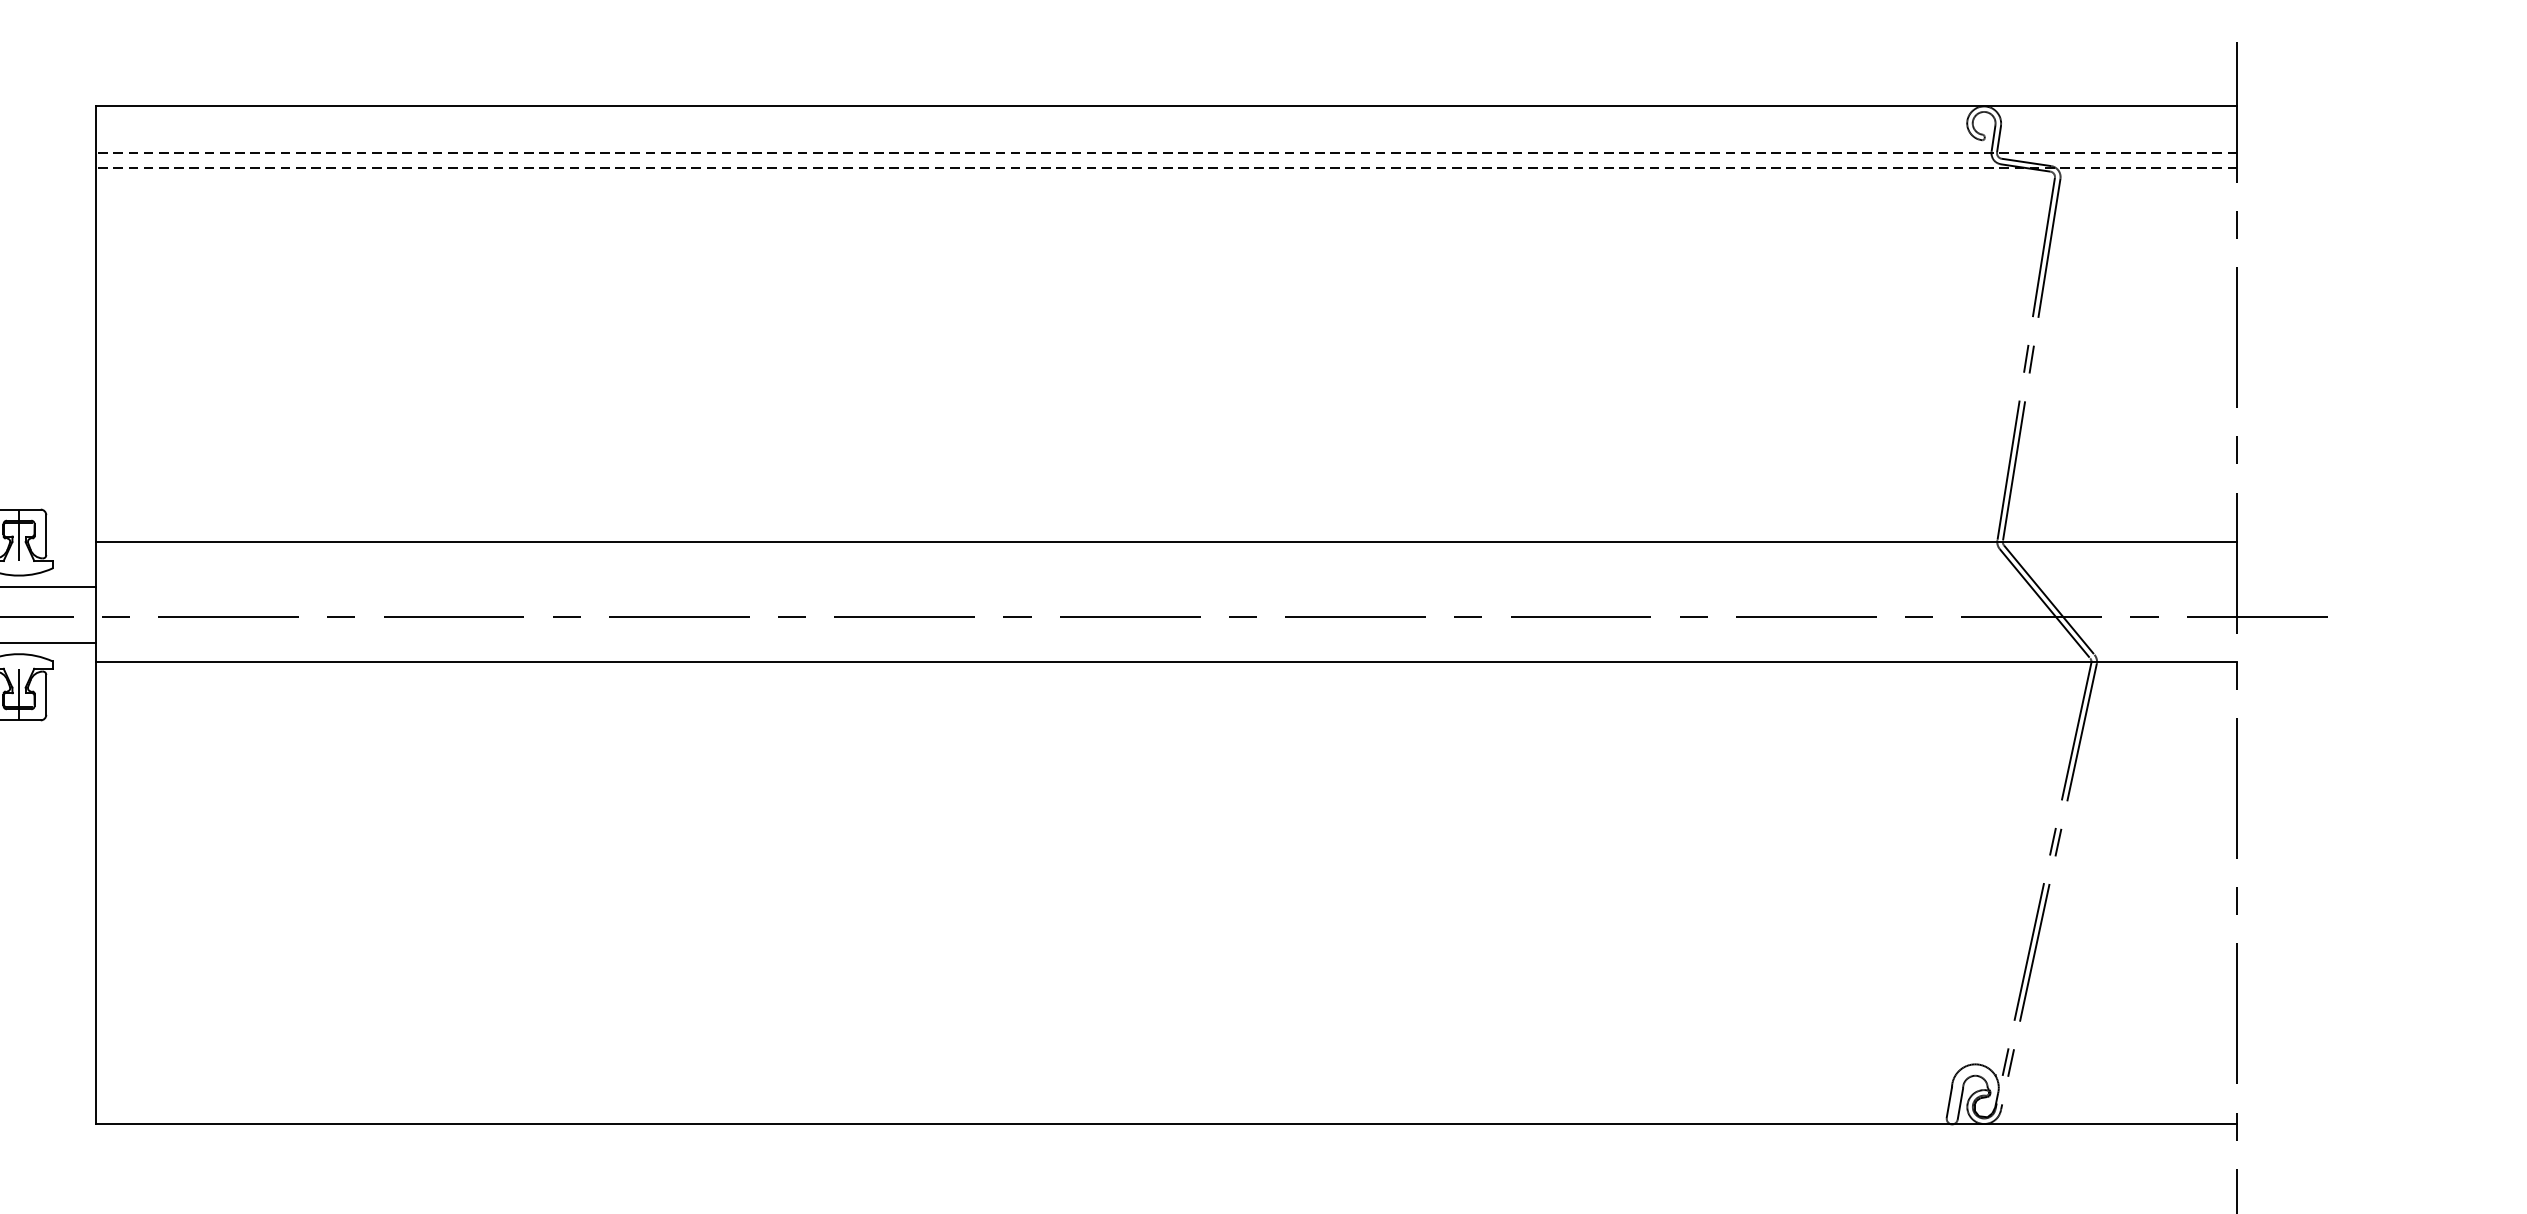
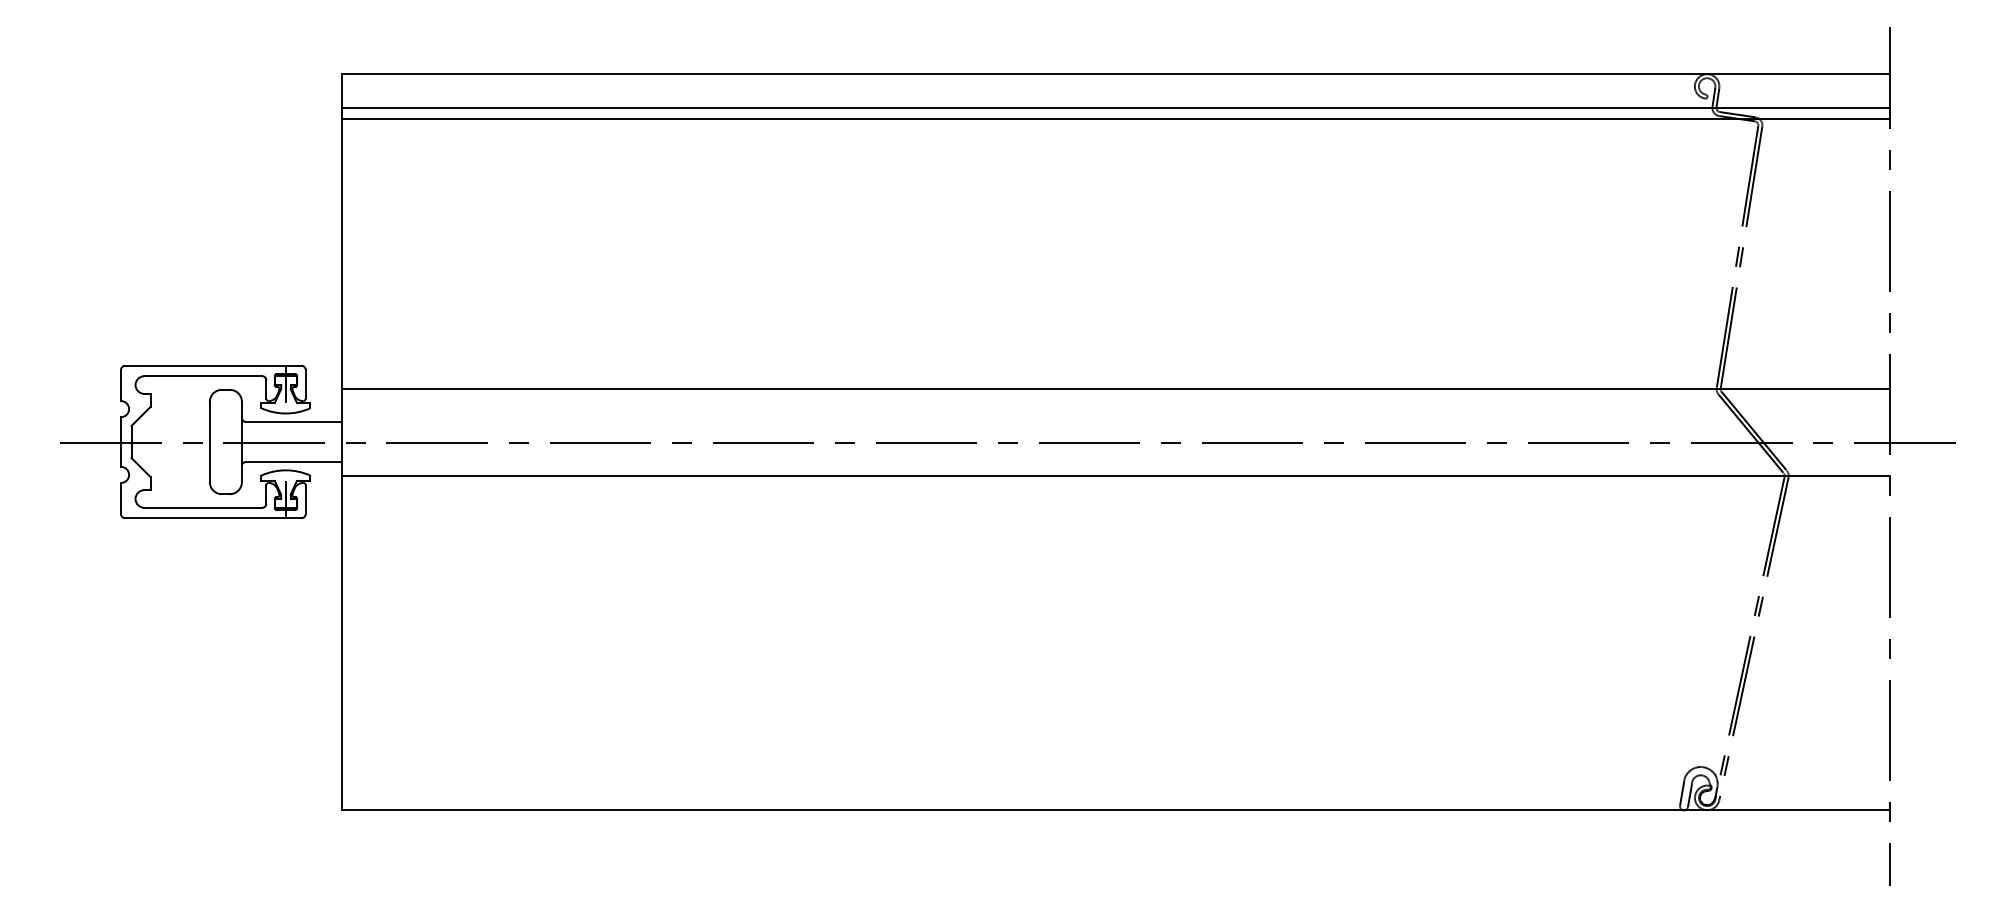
line: (1166, 153) -> (1115, 108), dashed -> solid
line: (1166, 169) -> (1115, 119), dashed -> solid

